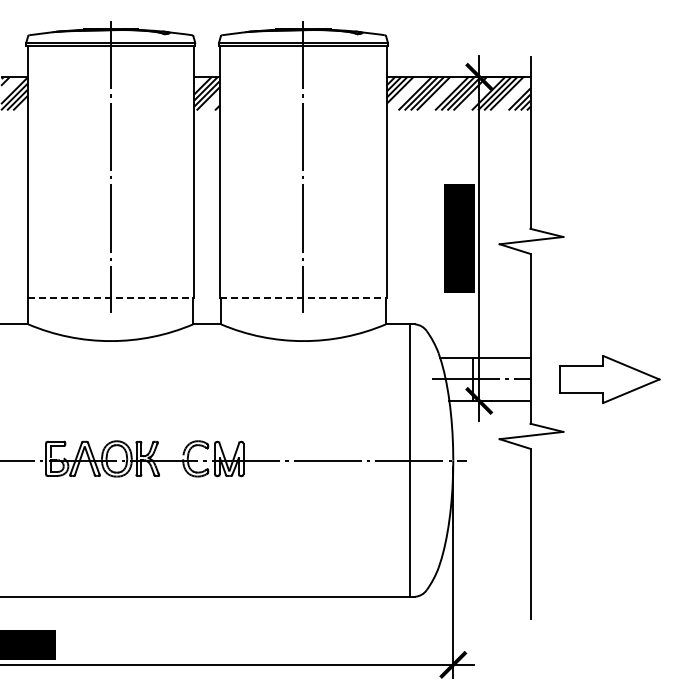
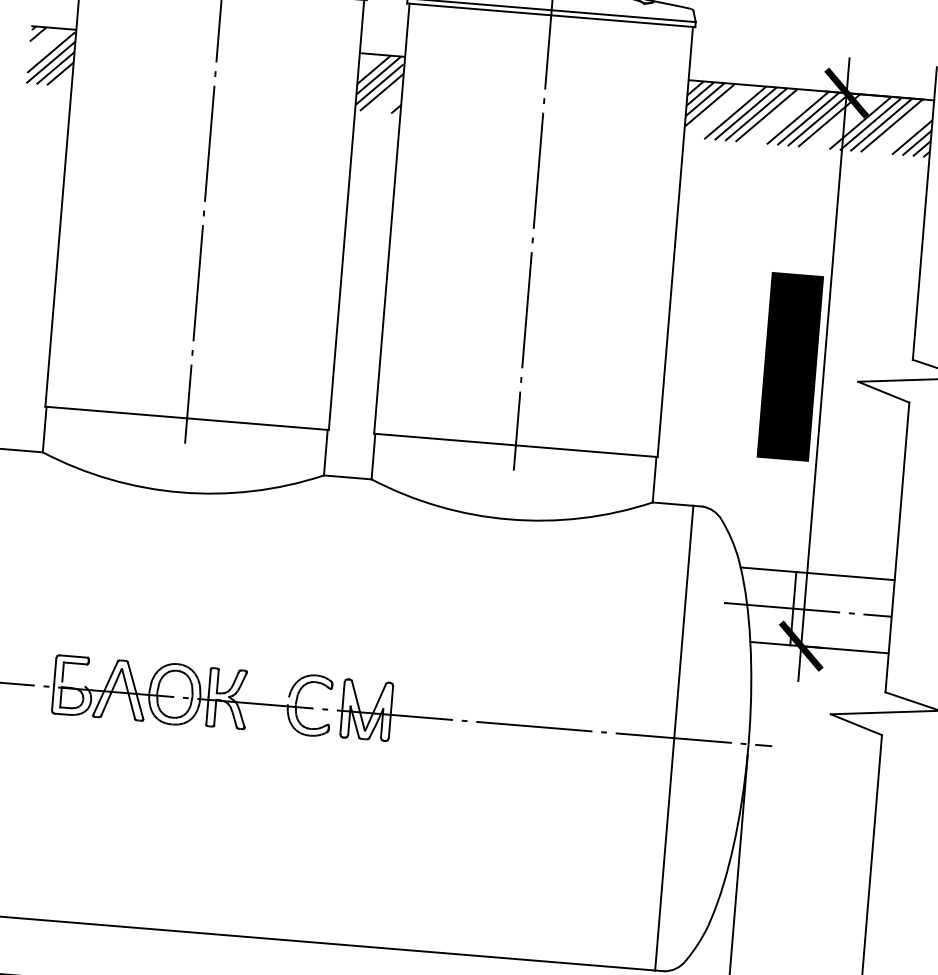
line: (111, 297) -> (188, 418), dashed -> solid
line: (303, 297) -> (515, 445), dashed -> solid

